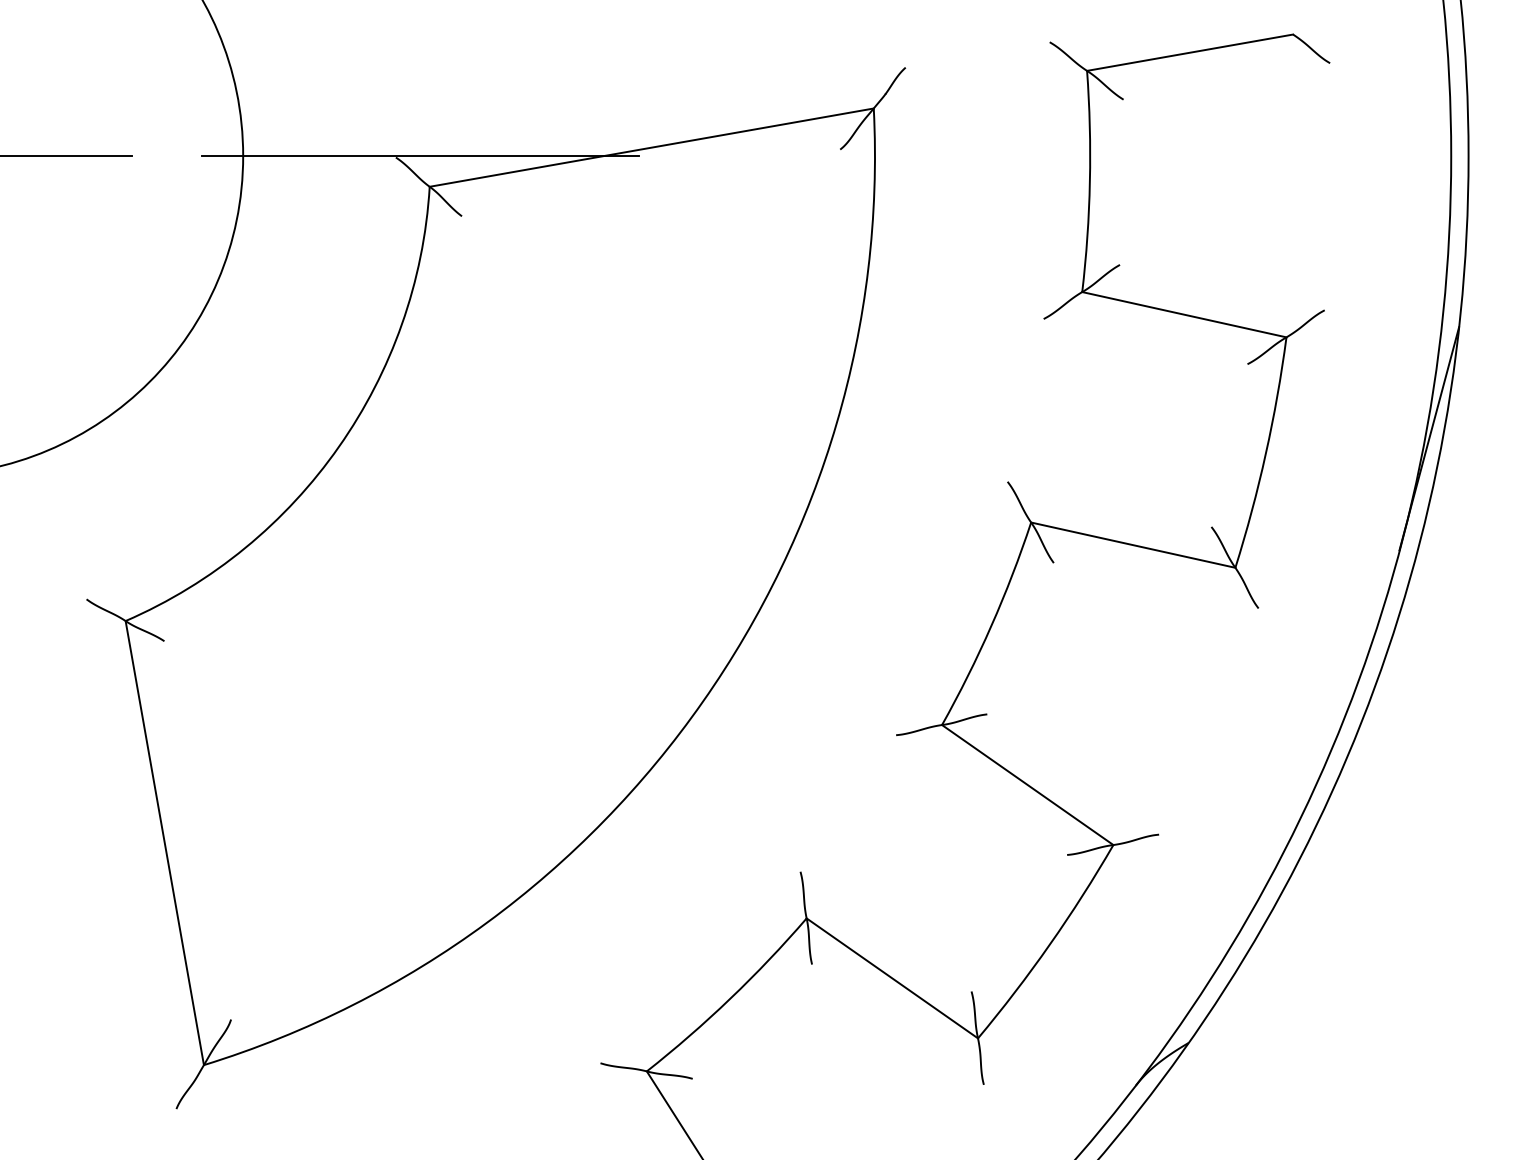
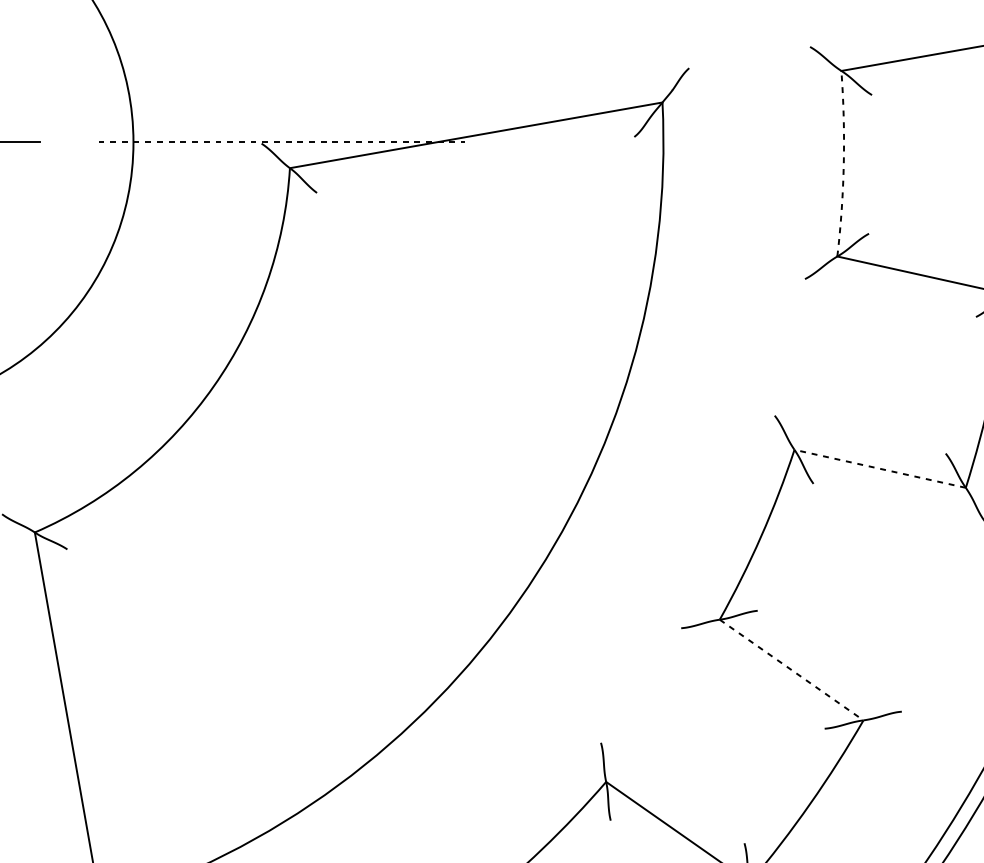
line: (420, 156) -> (282, 142), solid -> dashed
arc: (1089, 181) -> (843, 163), solid -> dashed
line: (1133, 545) -> (880, 469), solid -> dashed
line: (1027, 785) -> (791, 670), solid -> dashed

